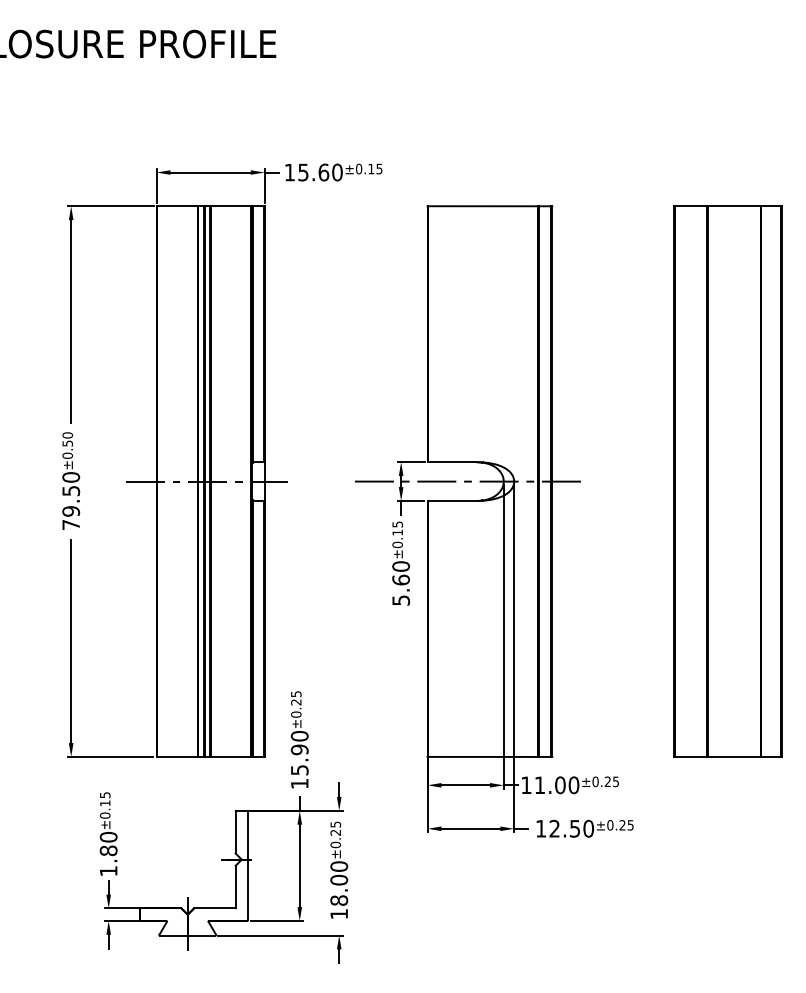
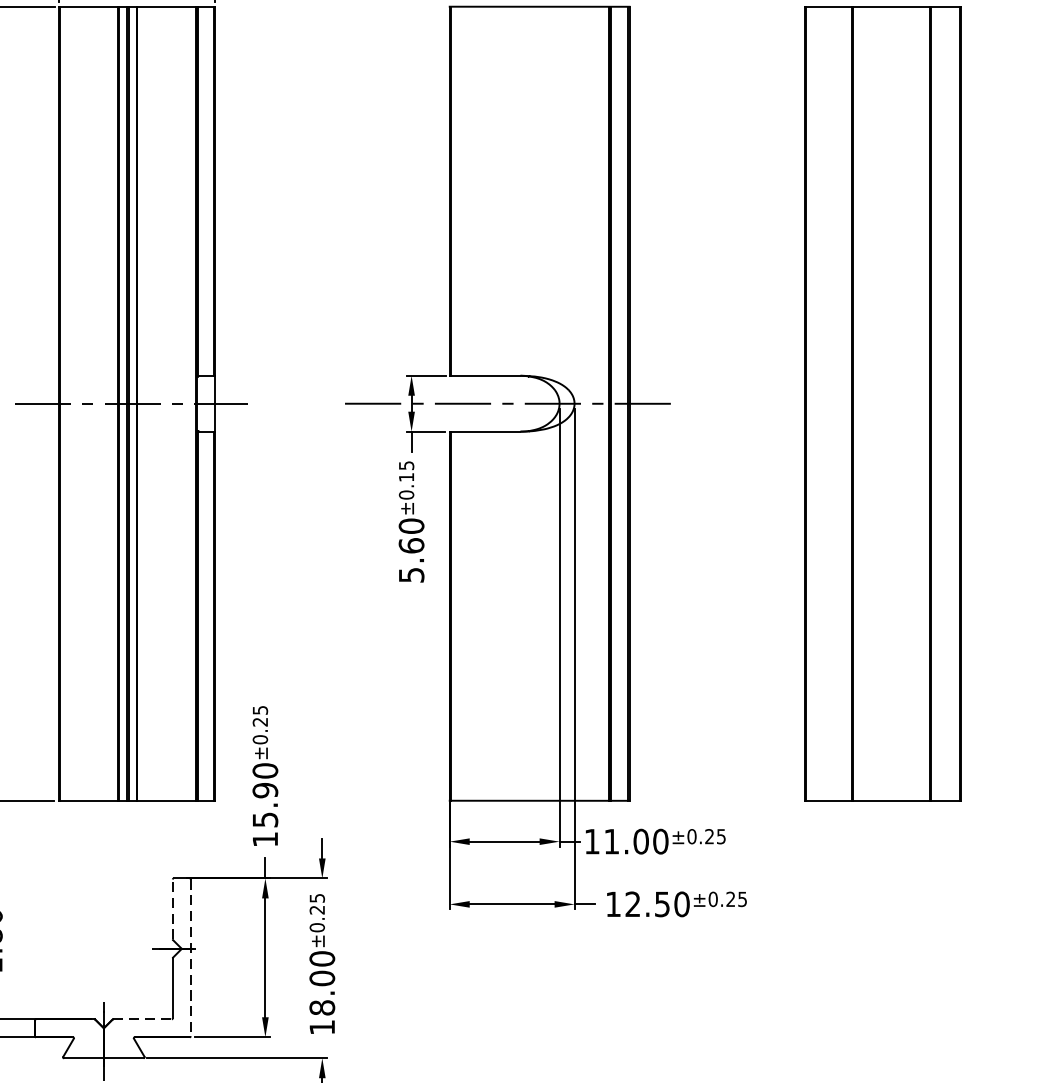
line: (235, 832) -> (172, 909), solid -> dashed
line: (248, 866) -> (191, 958), solid -> dashed
line: (215, 908) -> (143, 1019), solid -> dashed

